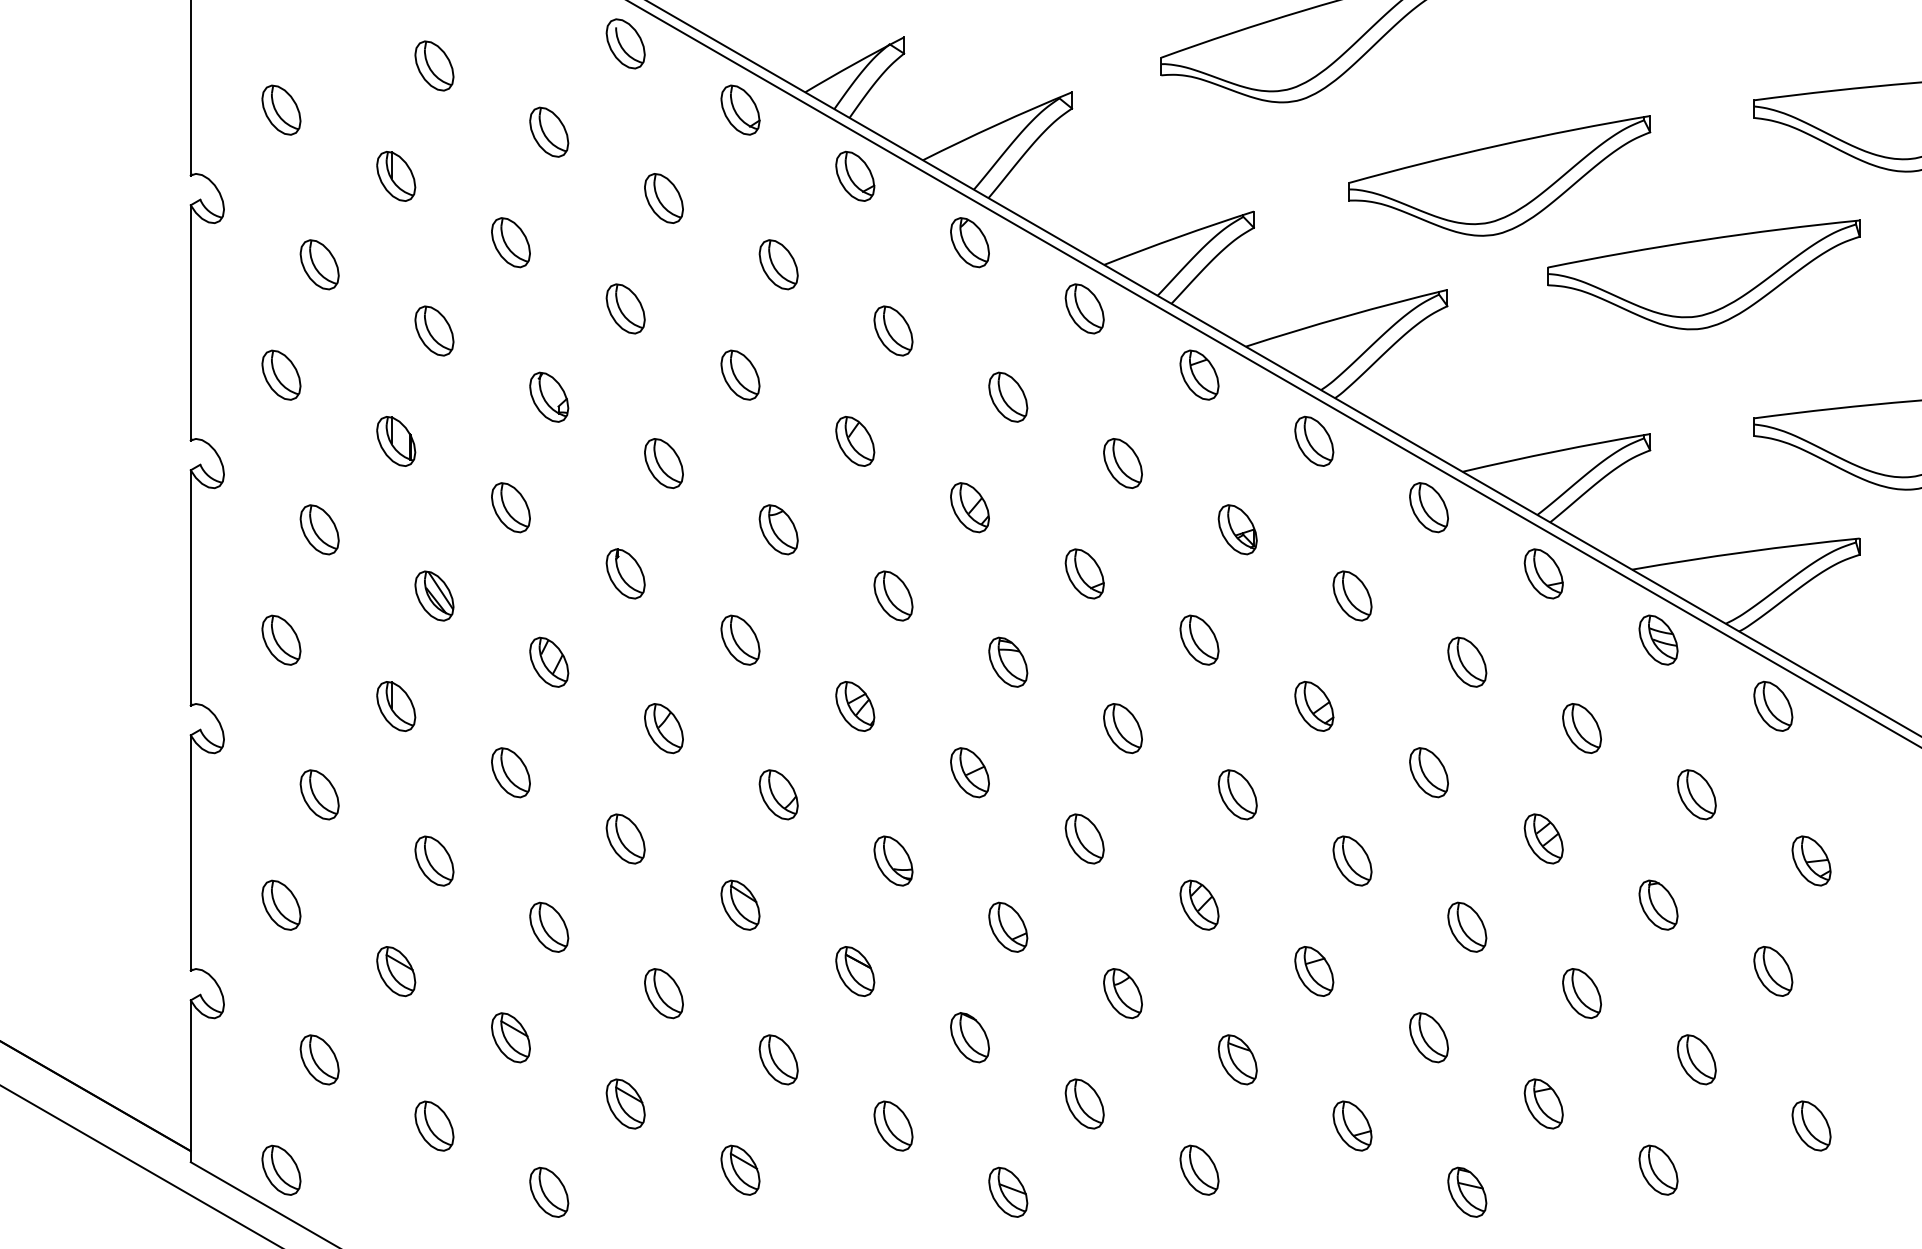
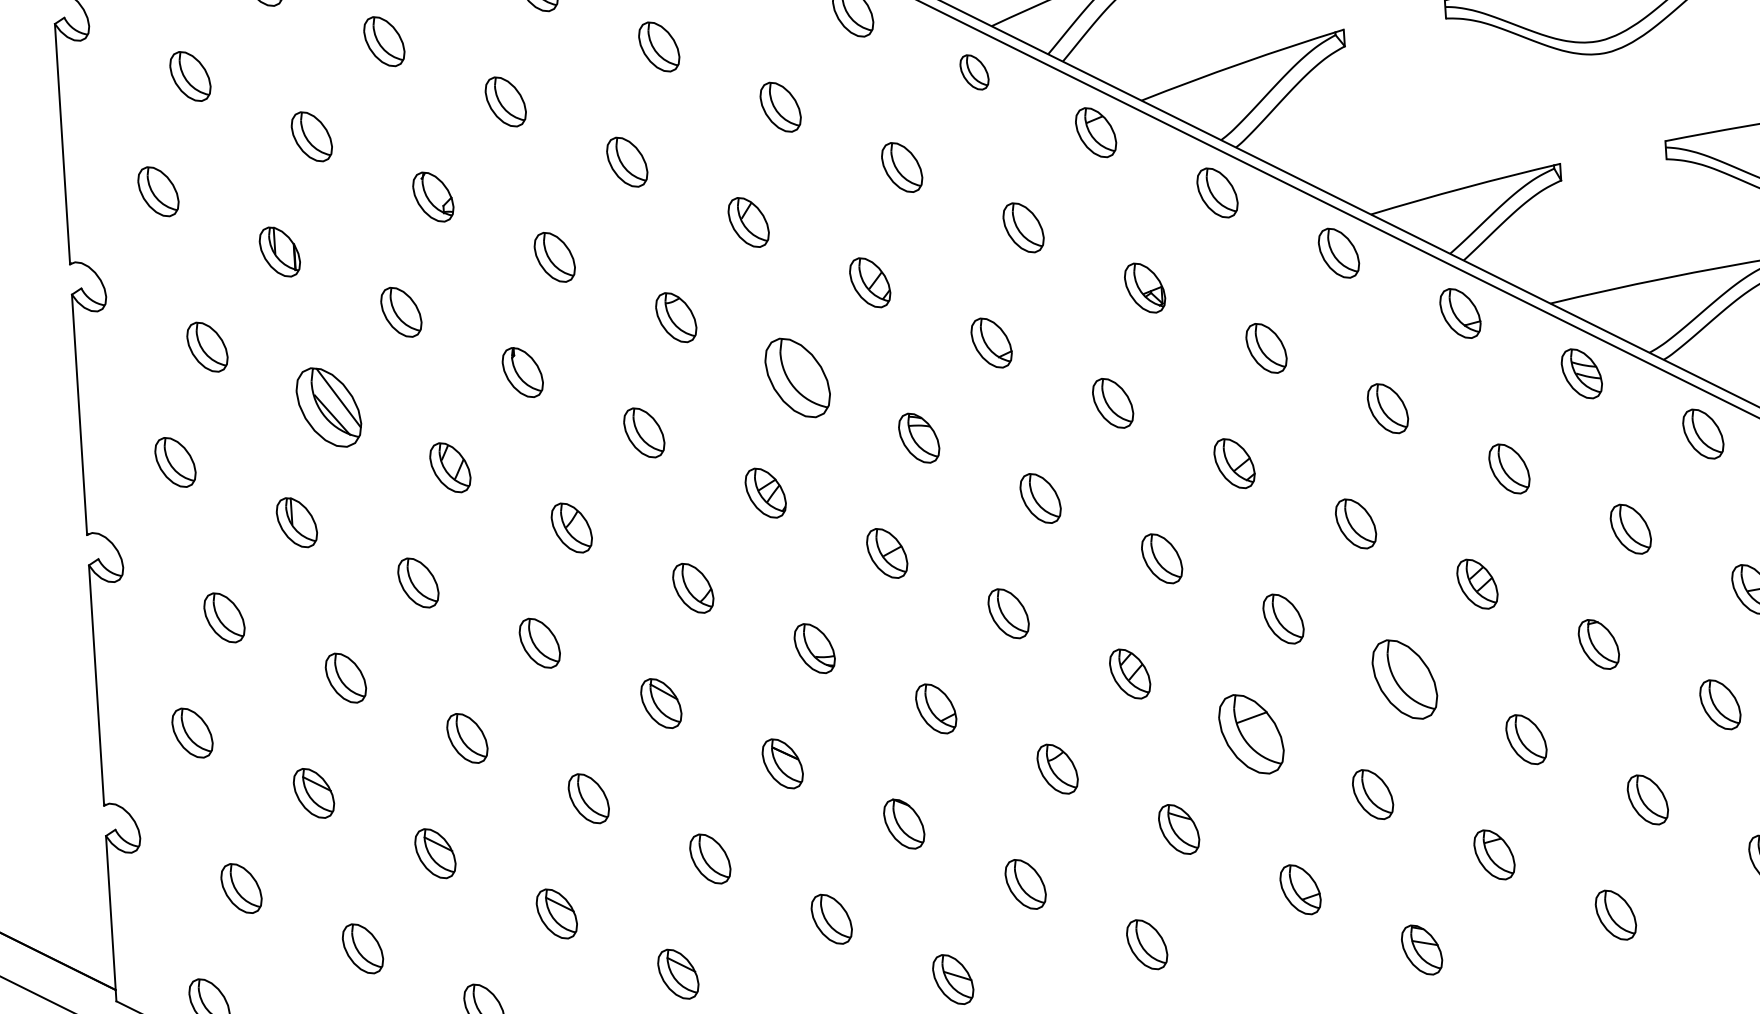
part: (1084, 308) -> (974, 72), size x0.7
part: (434, 595) -> (328, 406), size x1.6
part: (893, 595) -> (797, 377), size x1.6
part: (1467, 926) -> (1405, 678), size x1.6
part: (1314, 971) -> (1251, 734), size x1.6

